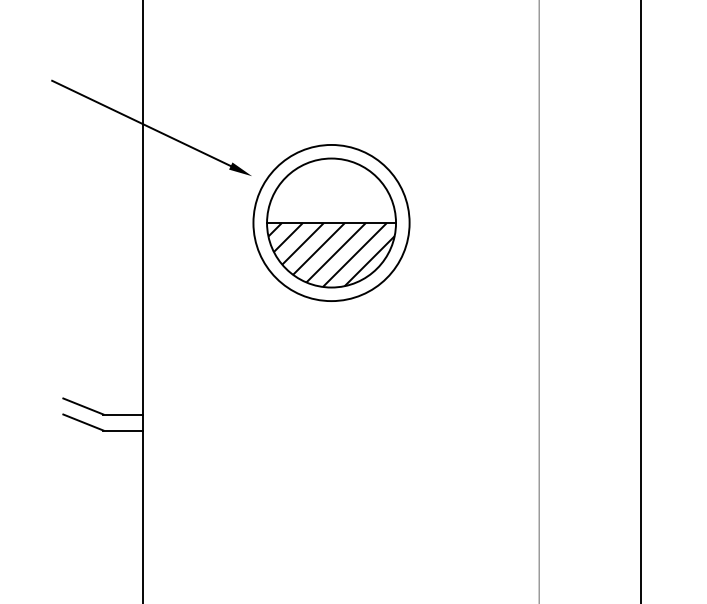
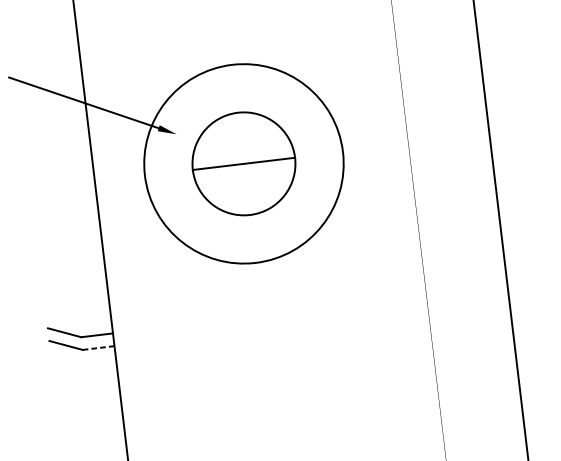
circle: (331, 222) -> (243, 163), size x1.6
hatch: (331, 254) -> (246, 188), removed
line: (123, 430) -> (98, 347), solid -> dashed

